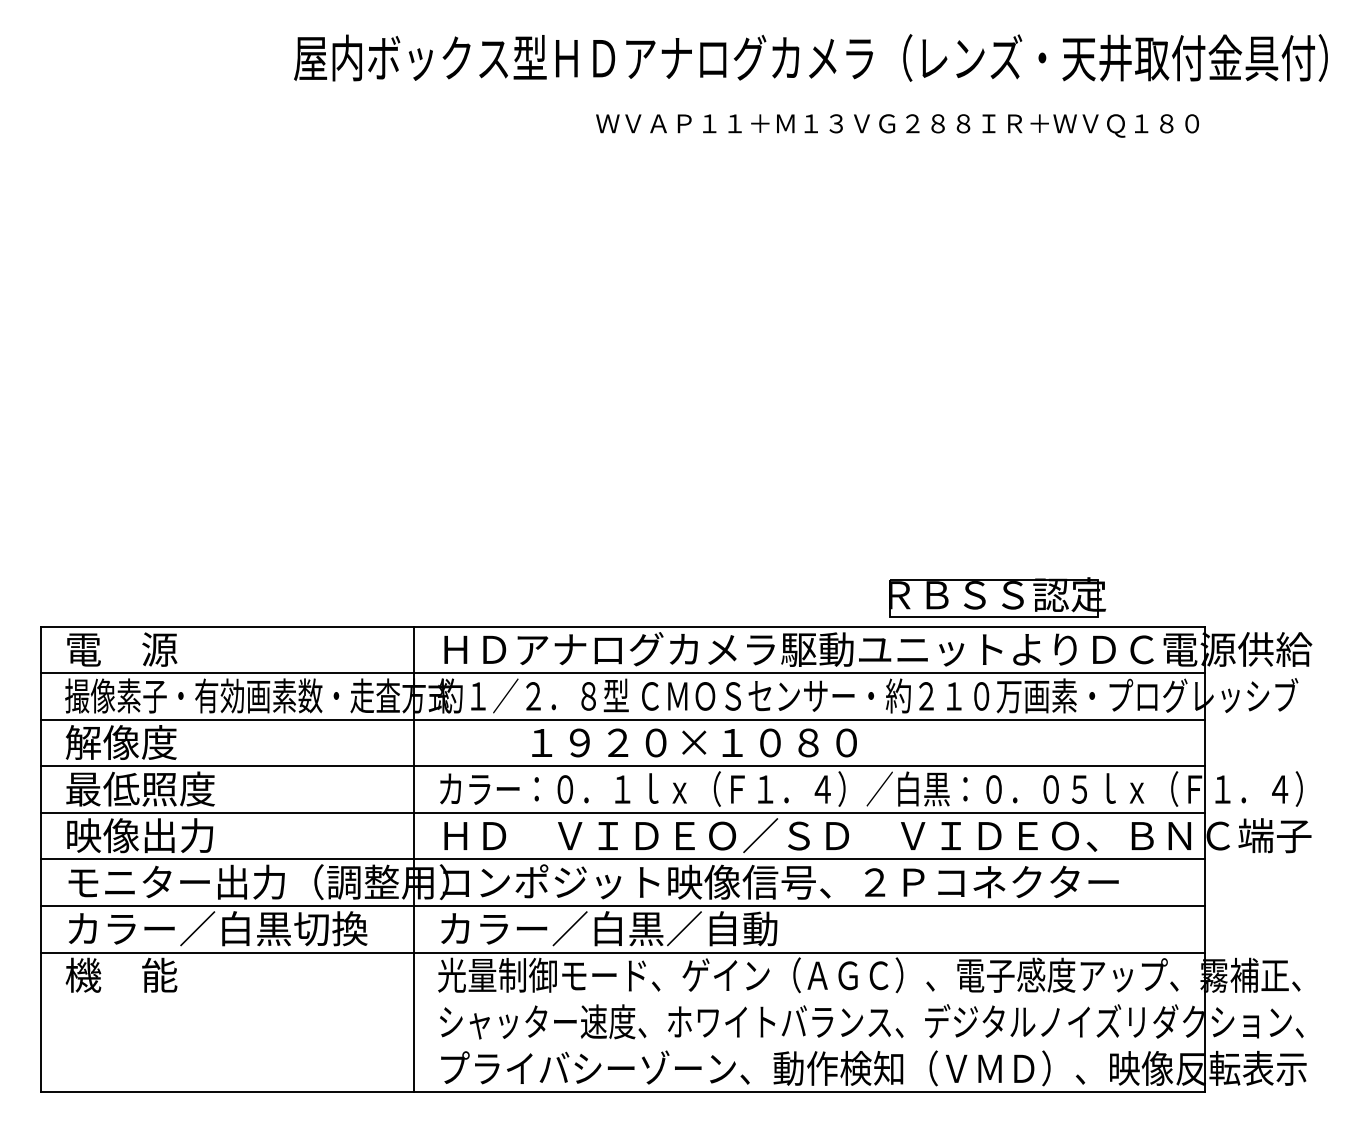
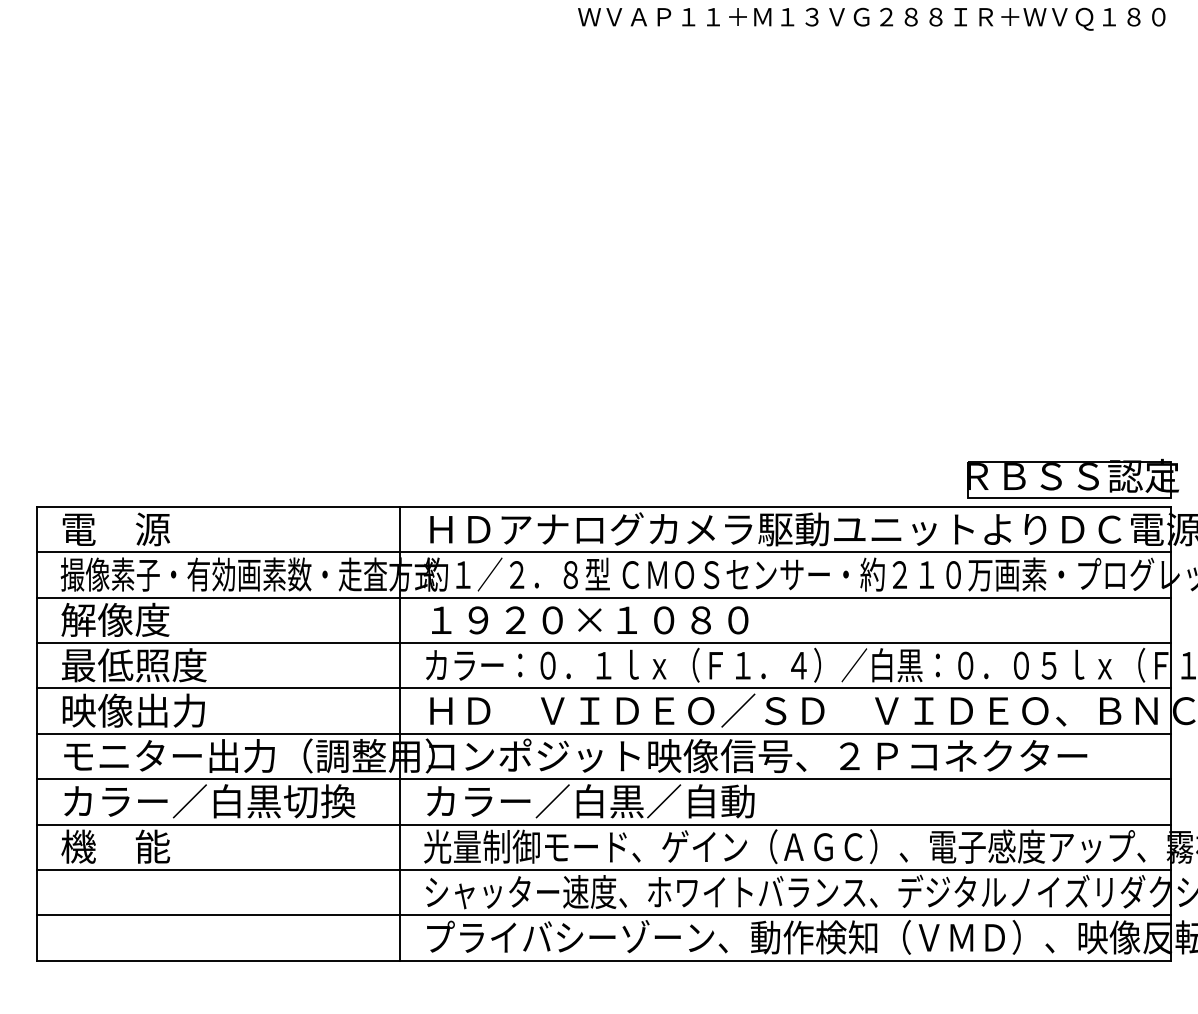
part: (997, 597) -> (1073, 478), moved
text: (694, 742) -> (590, 619), moved
line: (622, 999) -> (603, 870), added
line: (622, 1045) -> (603, 915), added

